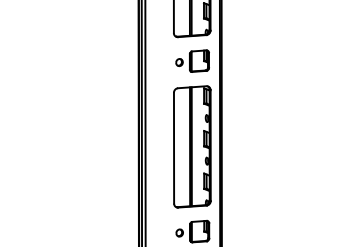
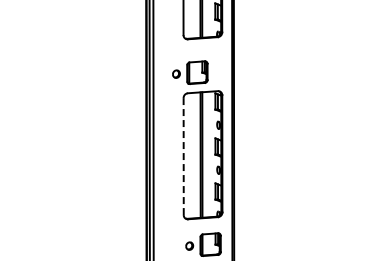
part: (192, 60) -> (190, 72), moved
line: (173, 148) -> (183, 156), solid -> dashed

